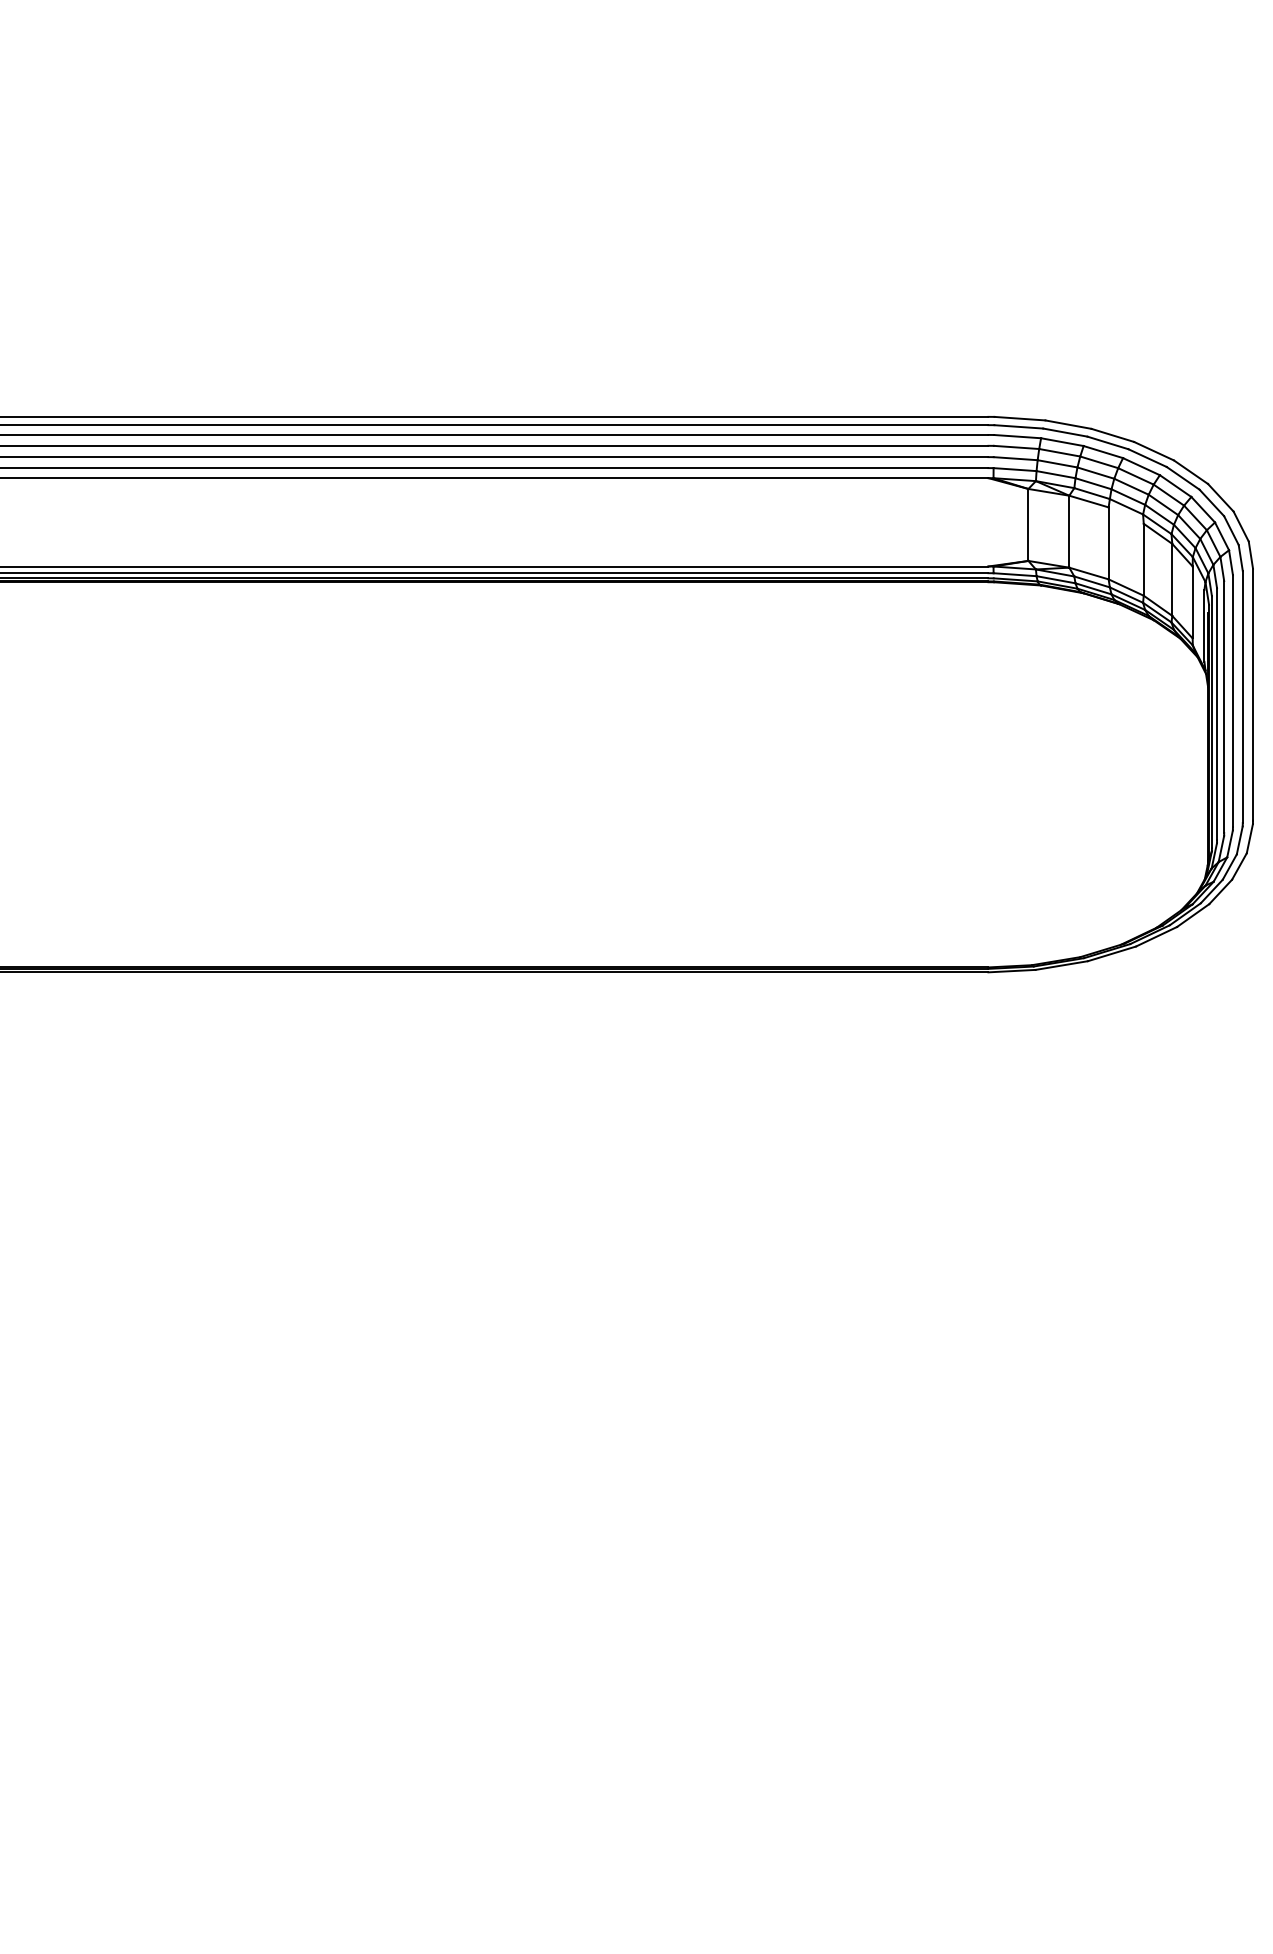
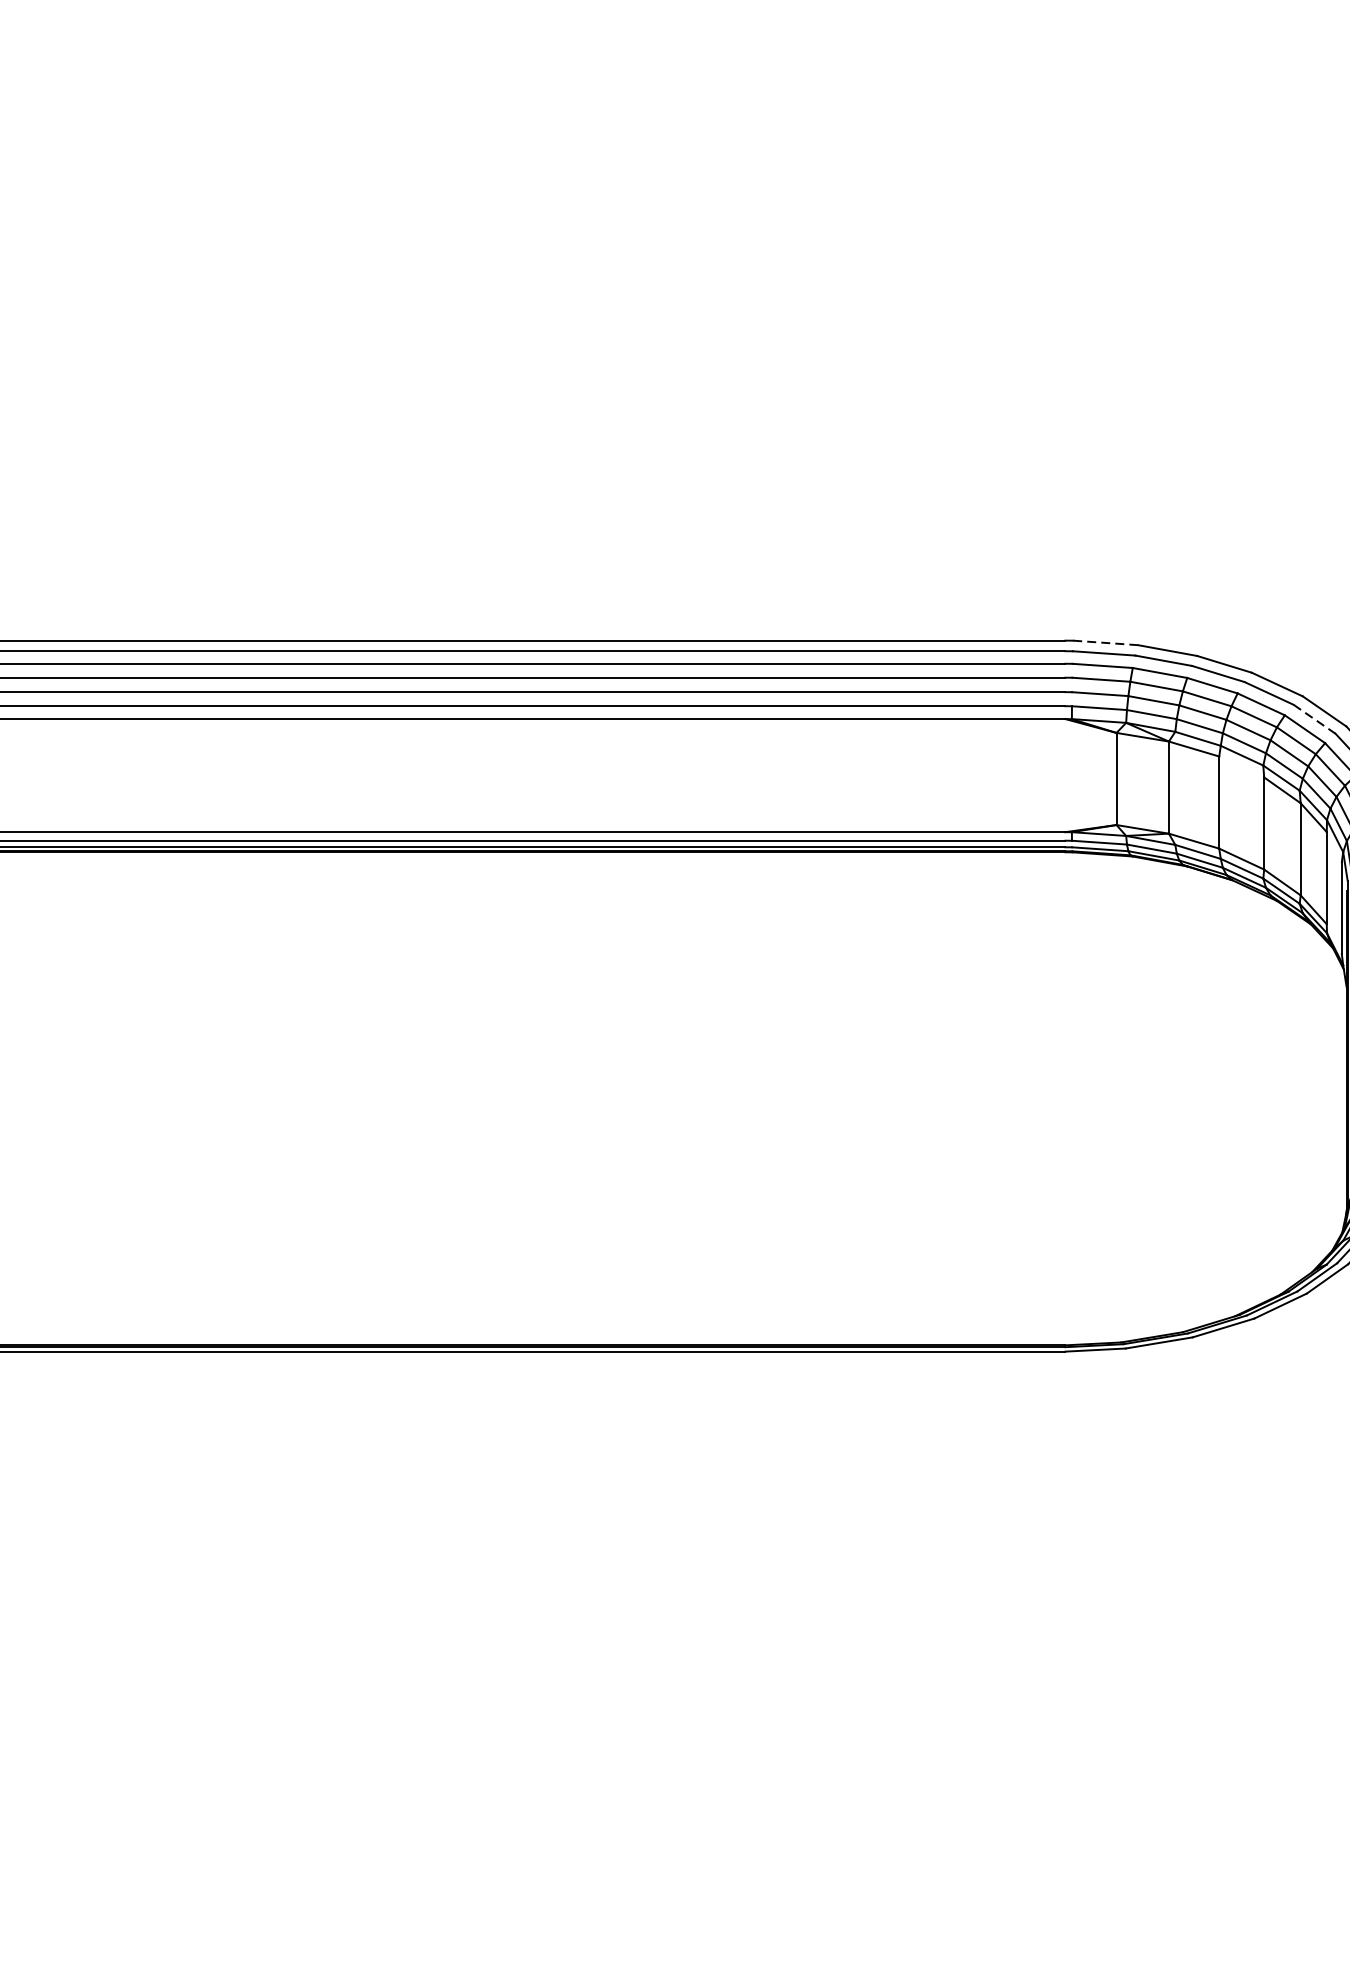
line: (1020, 418) -> (1106, 642), solid -> dashed
line: (1183, 478) -> (1315, 719), solid -> dashed

